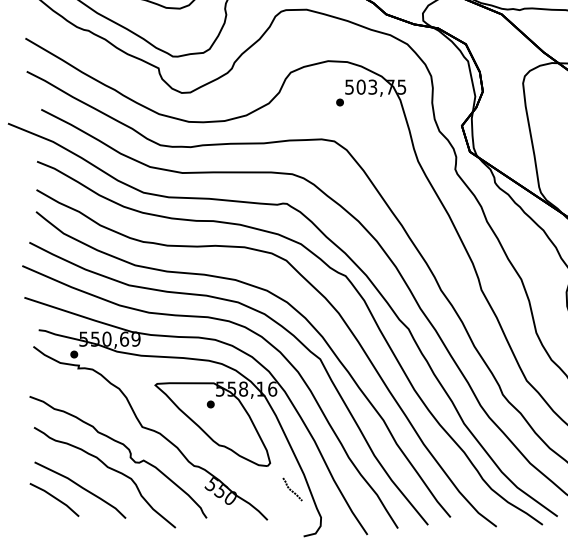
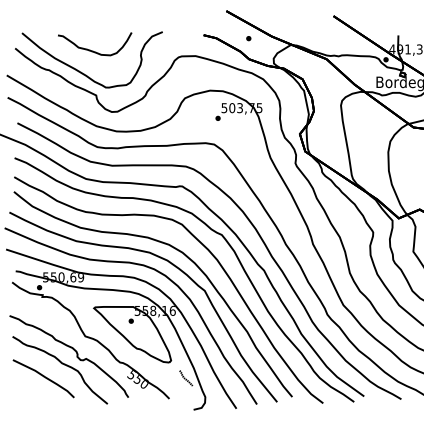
line: (54, 498) -> (26, 384), removed

